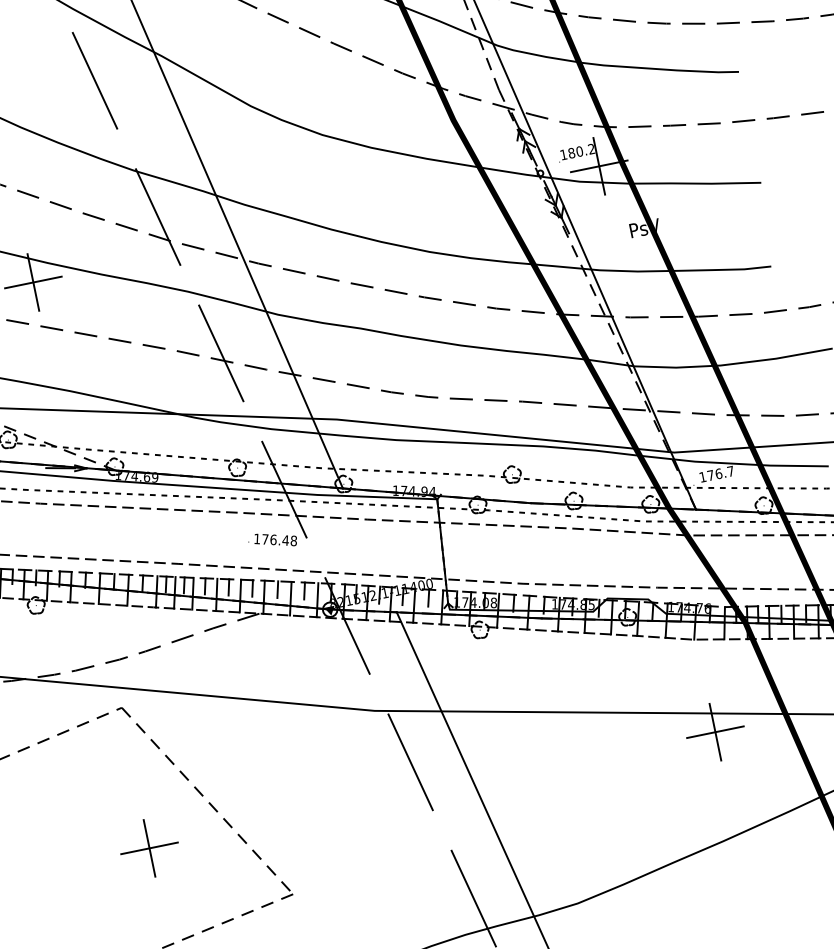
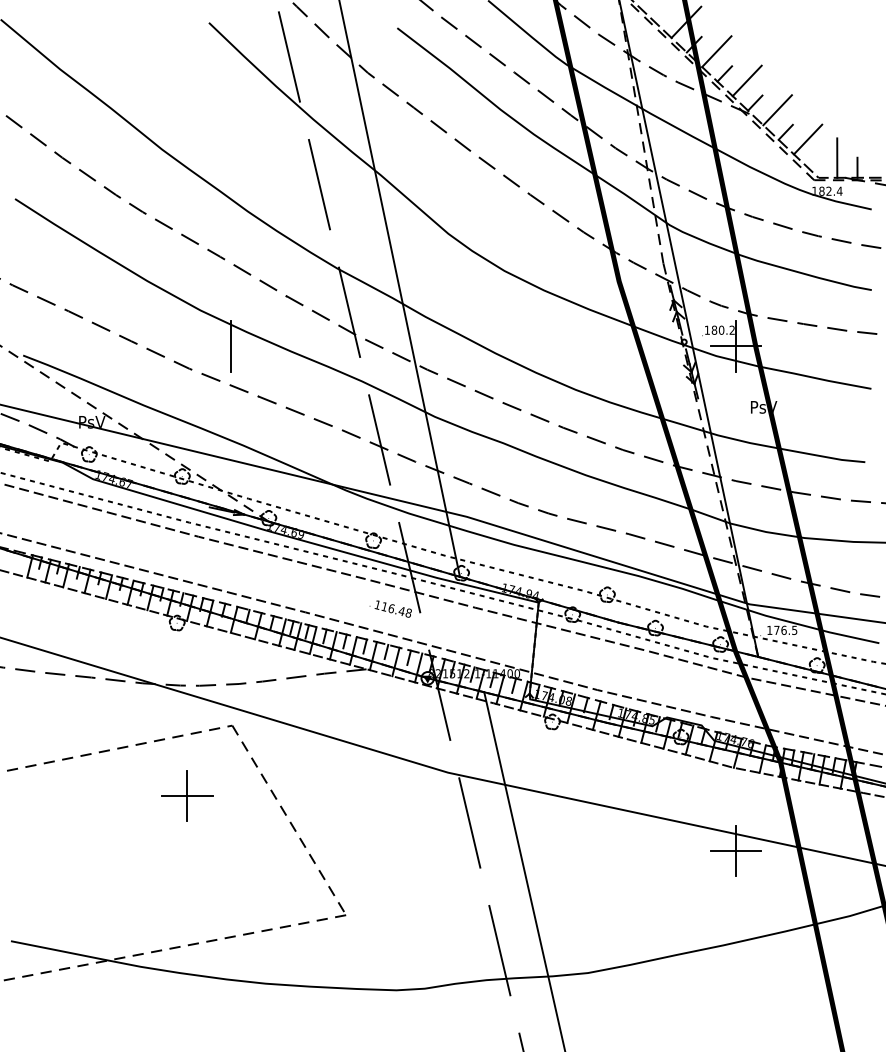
line: (33, 282) -> (231, 346), removed
text: (730, 471) -> (794, 630), 176.7 -> 176.5
text: (265, 539) -> (384, 606), 176.48 -> 116.48
part: (149, 848) -> (187, 795), moved

